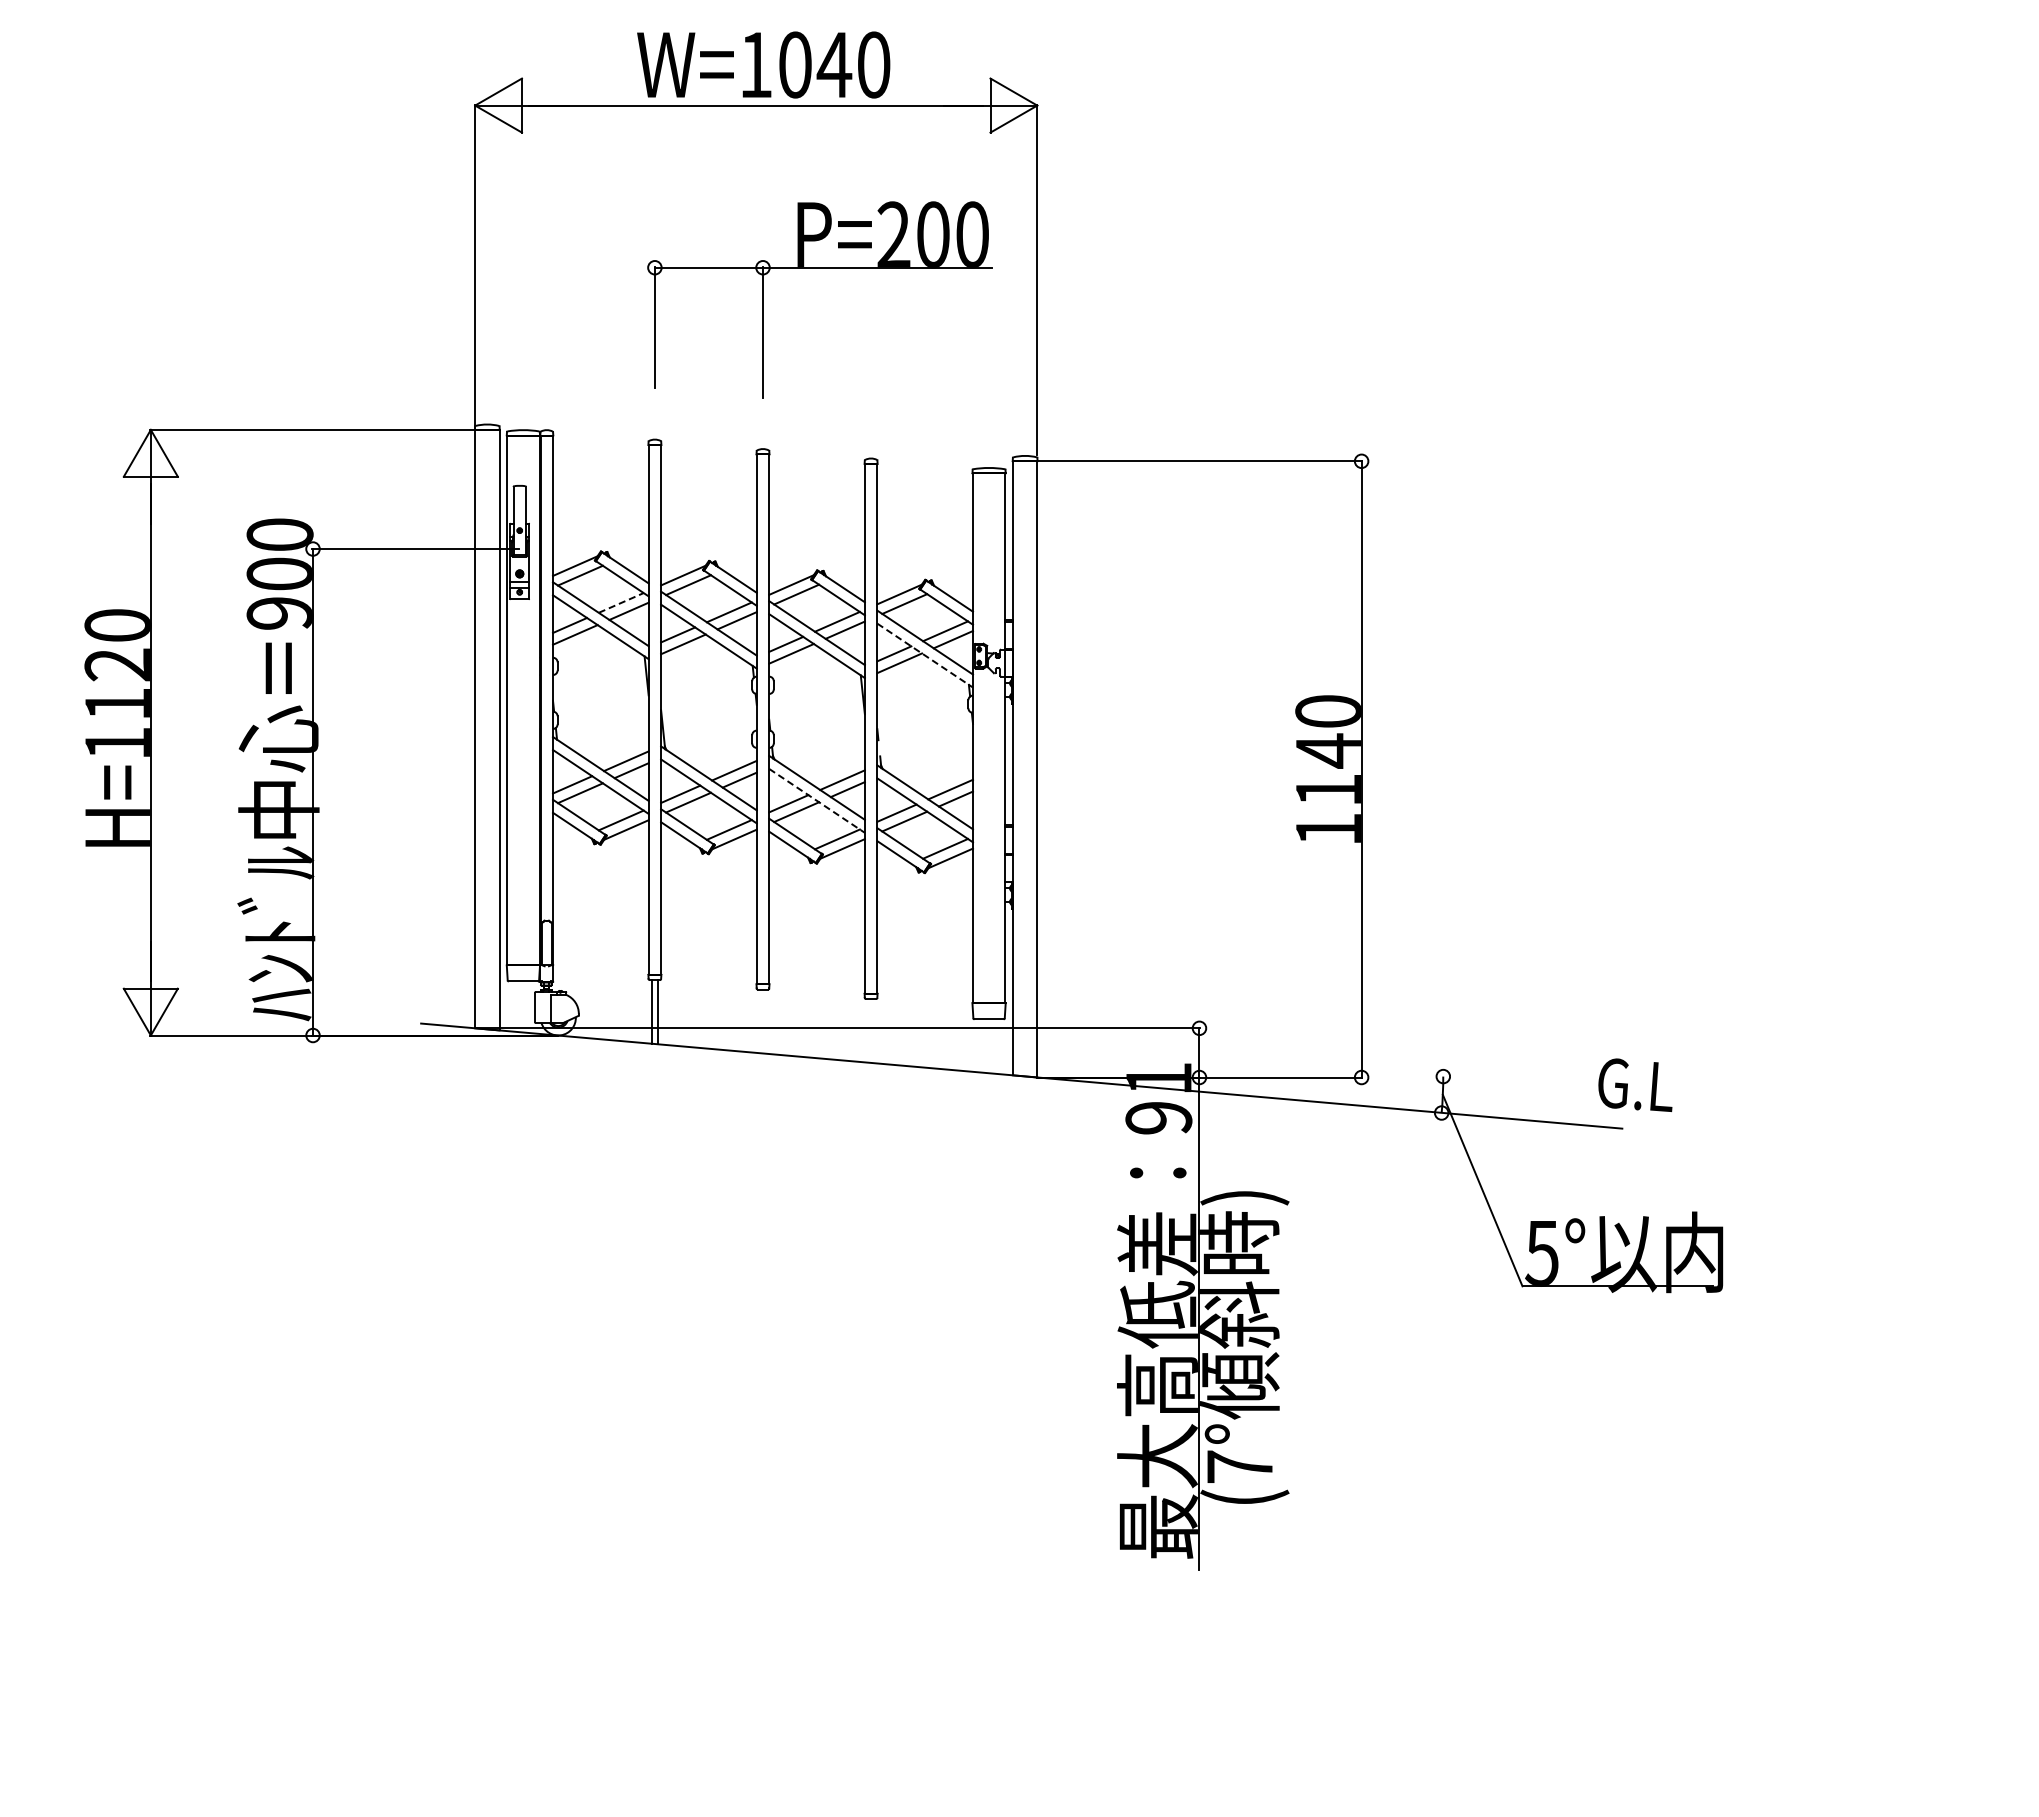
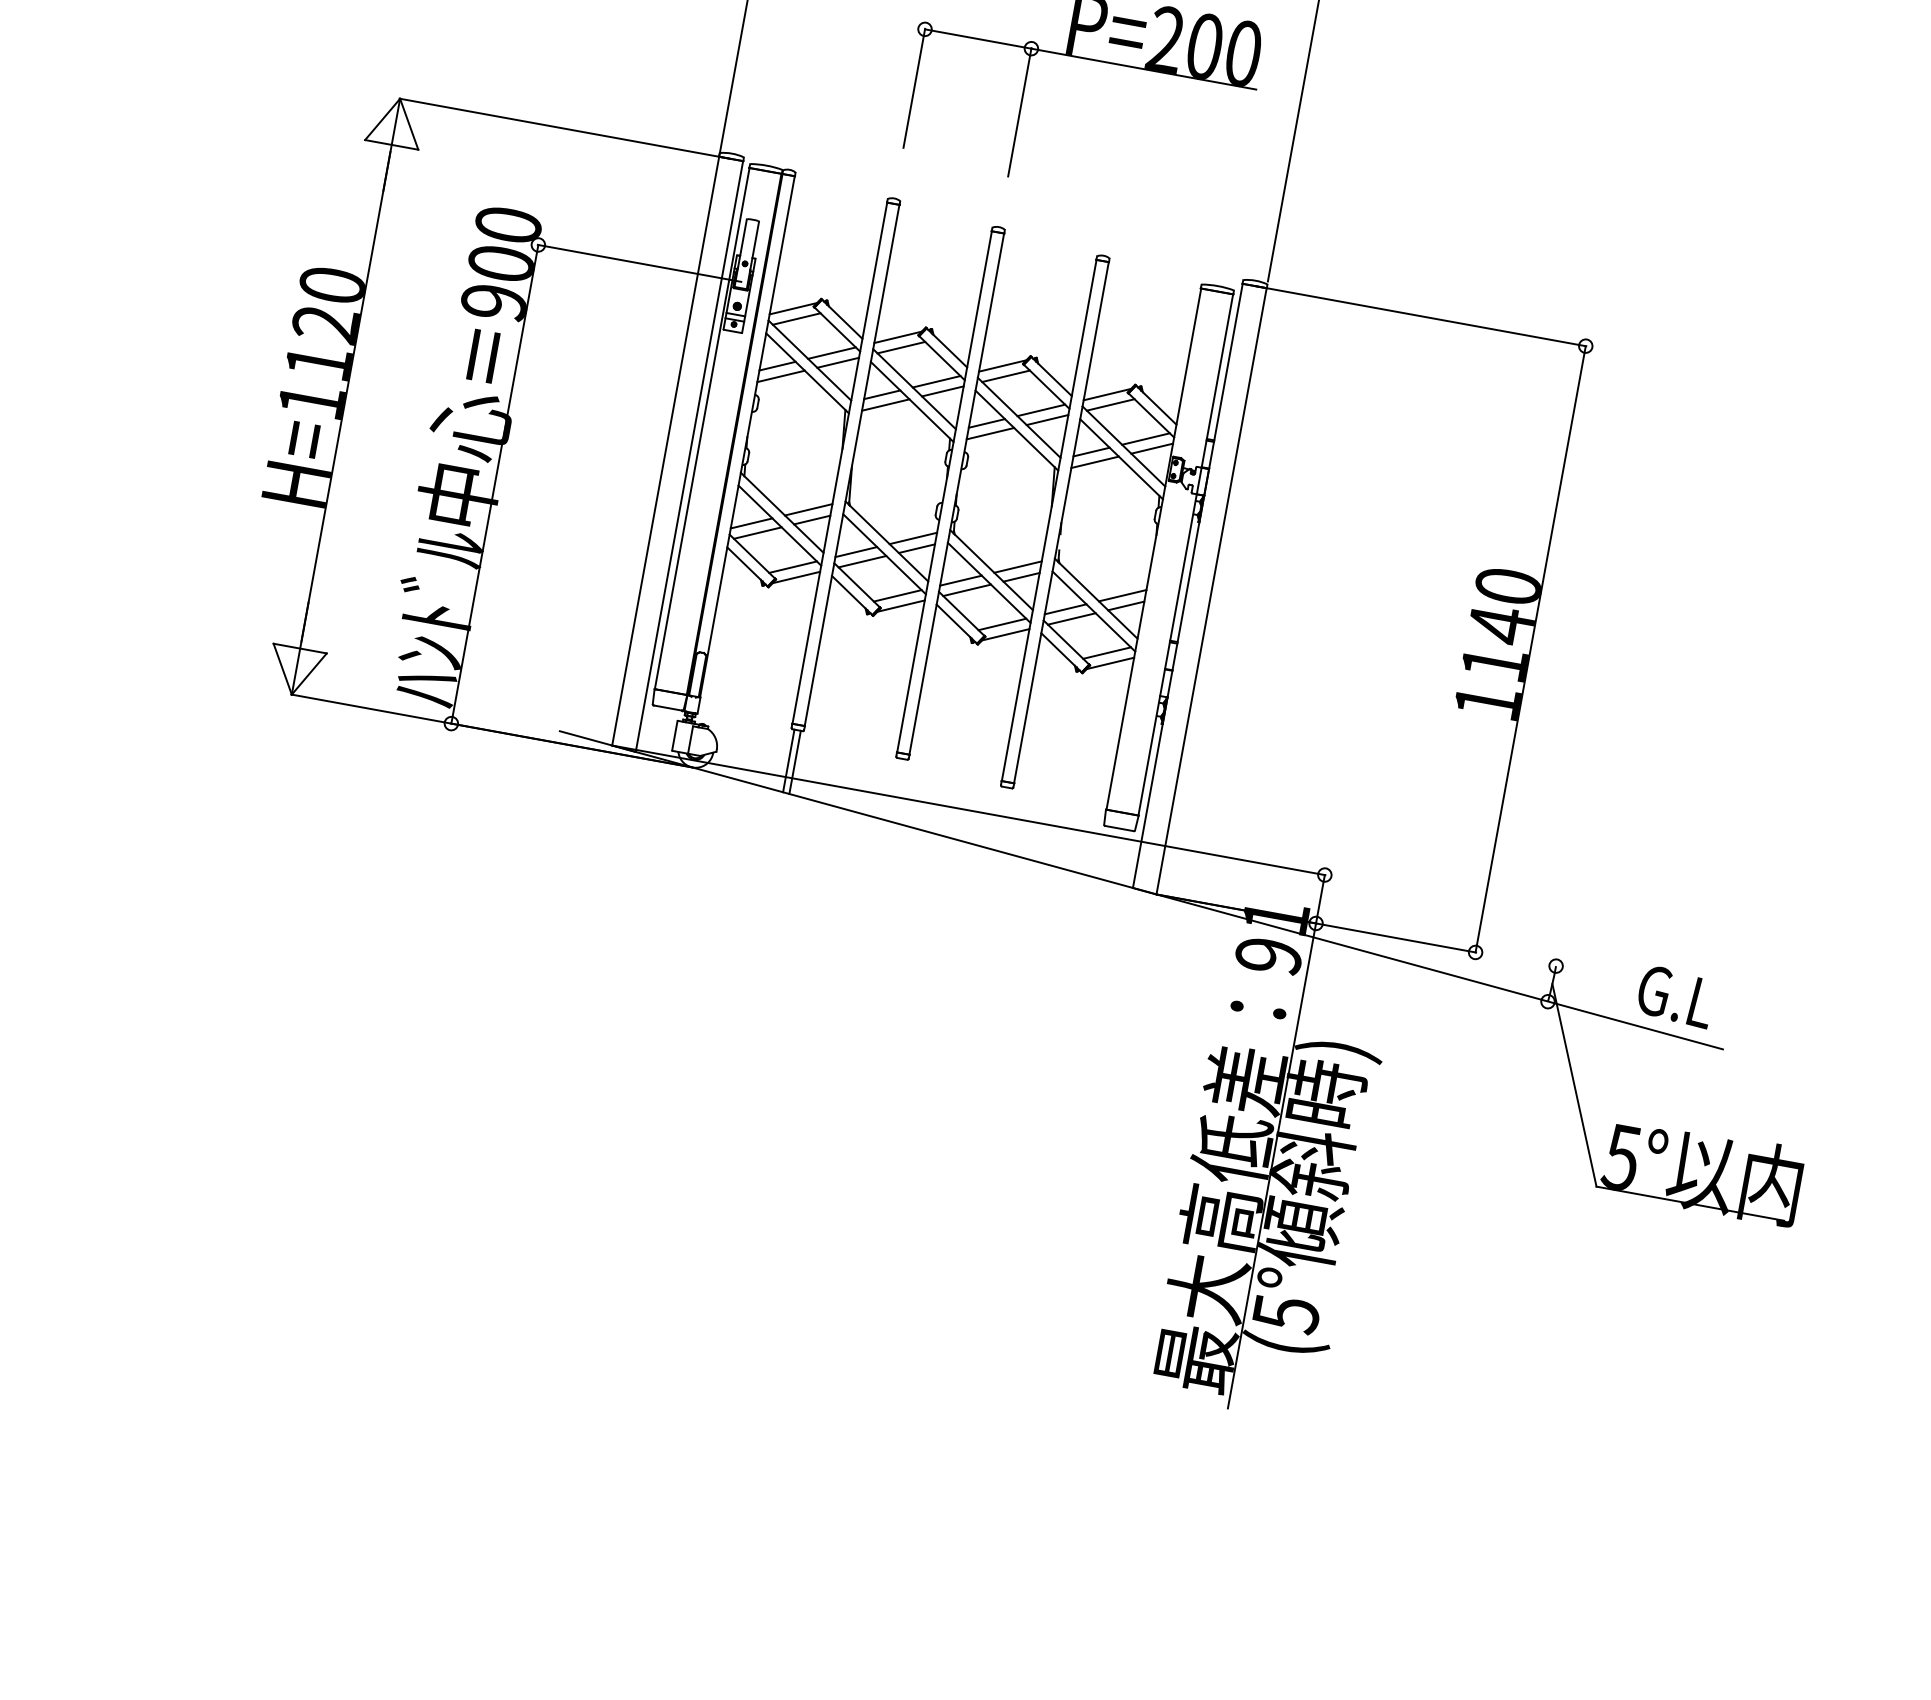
line: (621, 602) -> (832, 352), dashed -> solid
line: (925, 655) -> (1121, 459), dashed -> solid
line: (817, 800) -> (989, 582), dashed -> solid
text: (1635, 1084) -> (1675, 995), moved
text: (1240, 1467) -> (1286, 1314), (7° -> (5°

